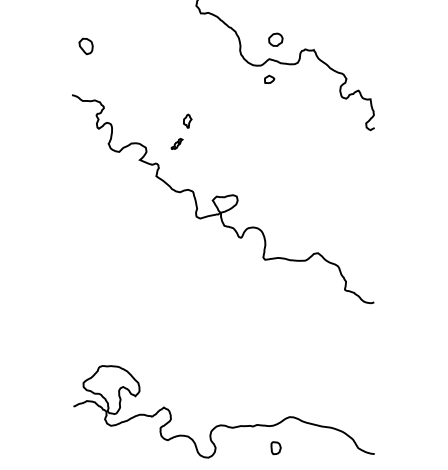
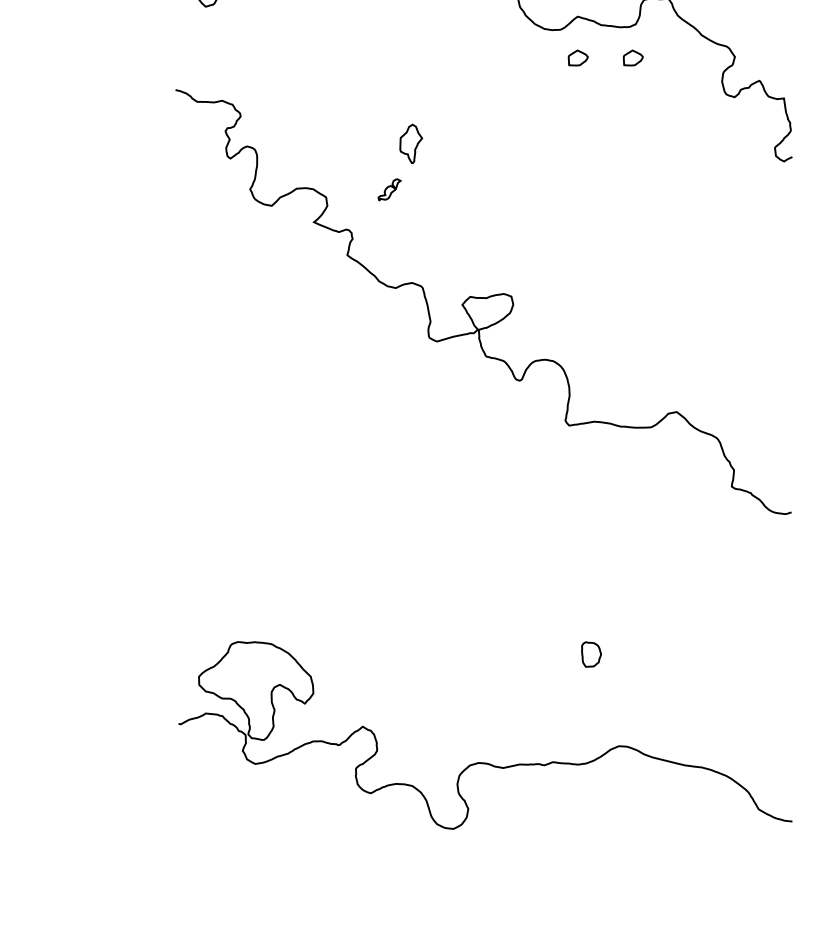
part: (296, 78) -> (633, 56), added
part: (187, 120) -> (410, 141), size x1.4
part: (275, 448) -> (590, 655), moved

